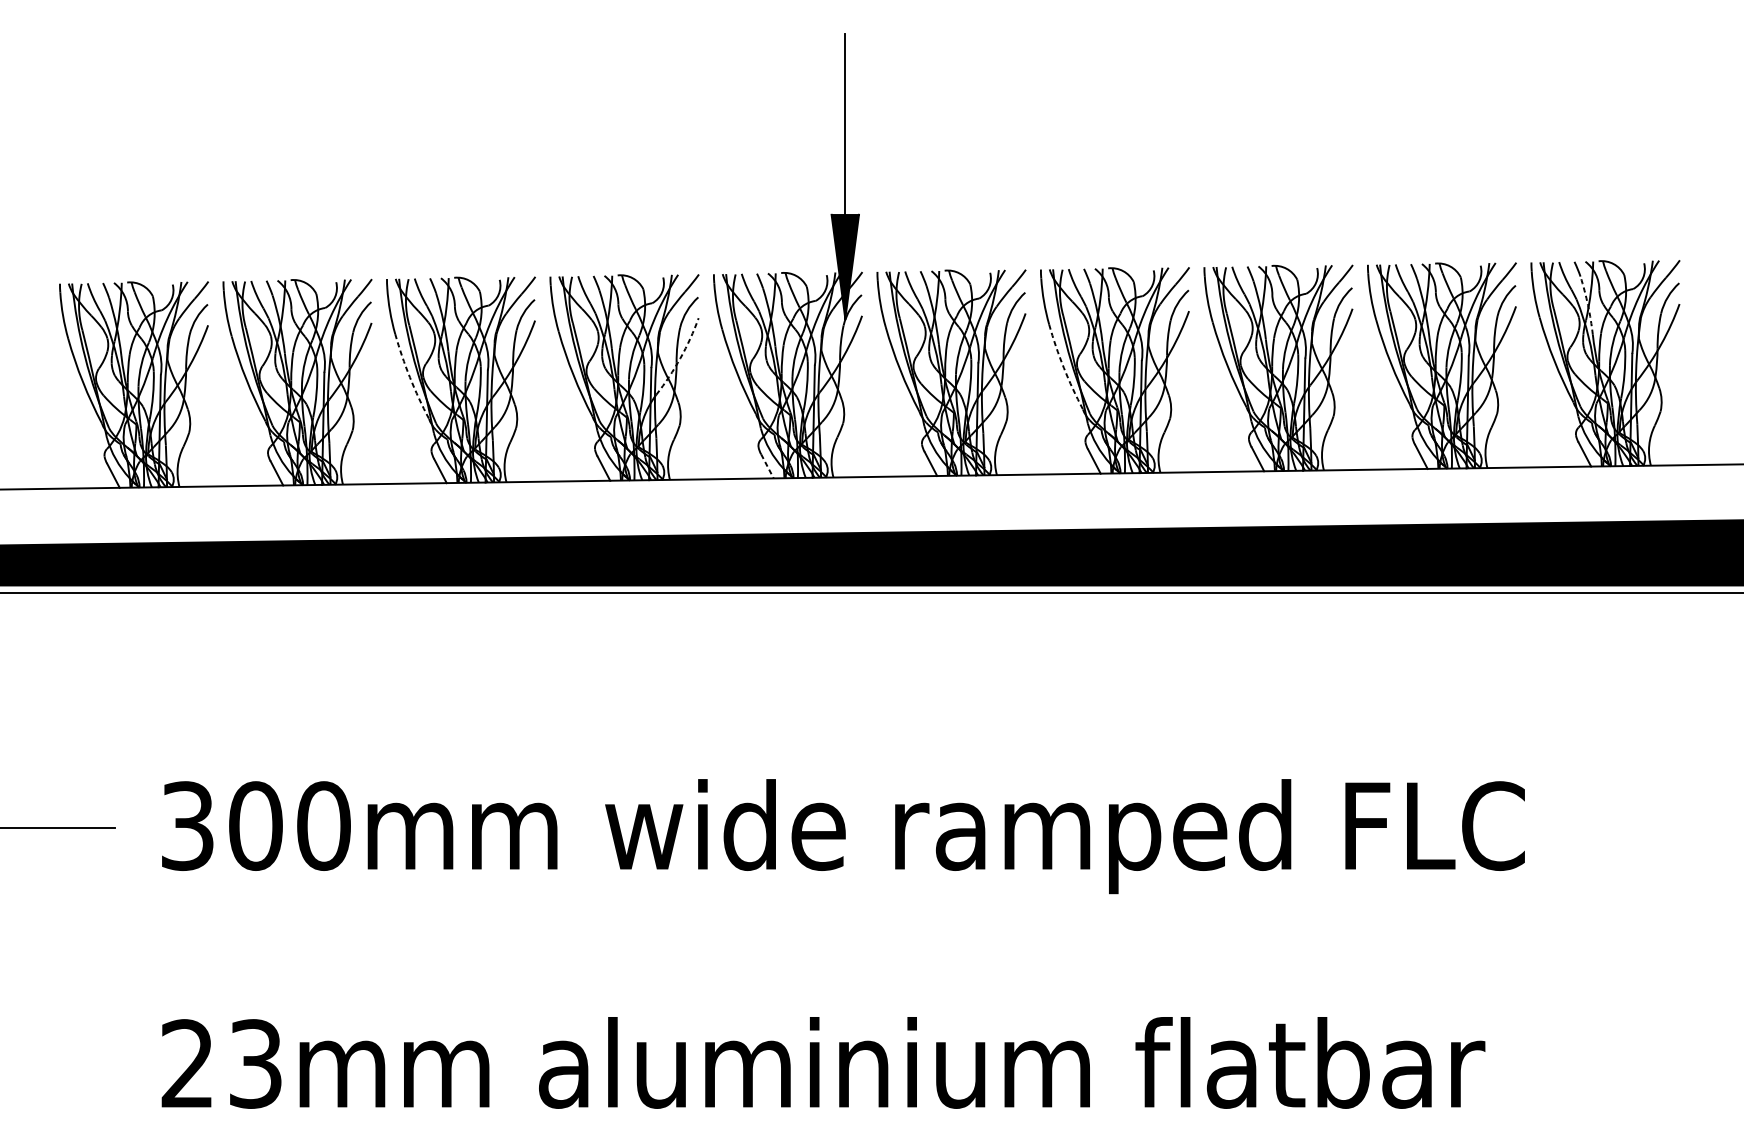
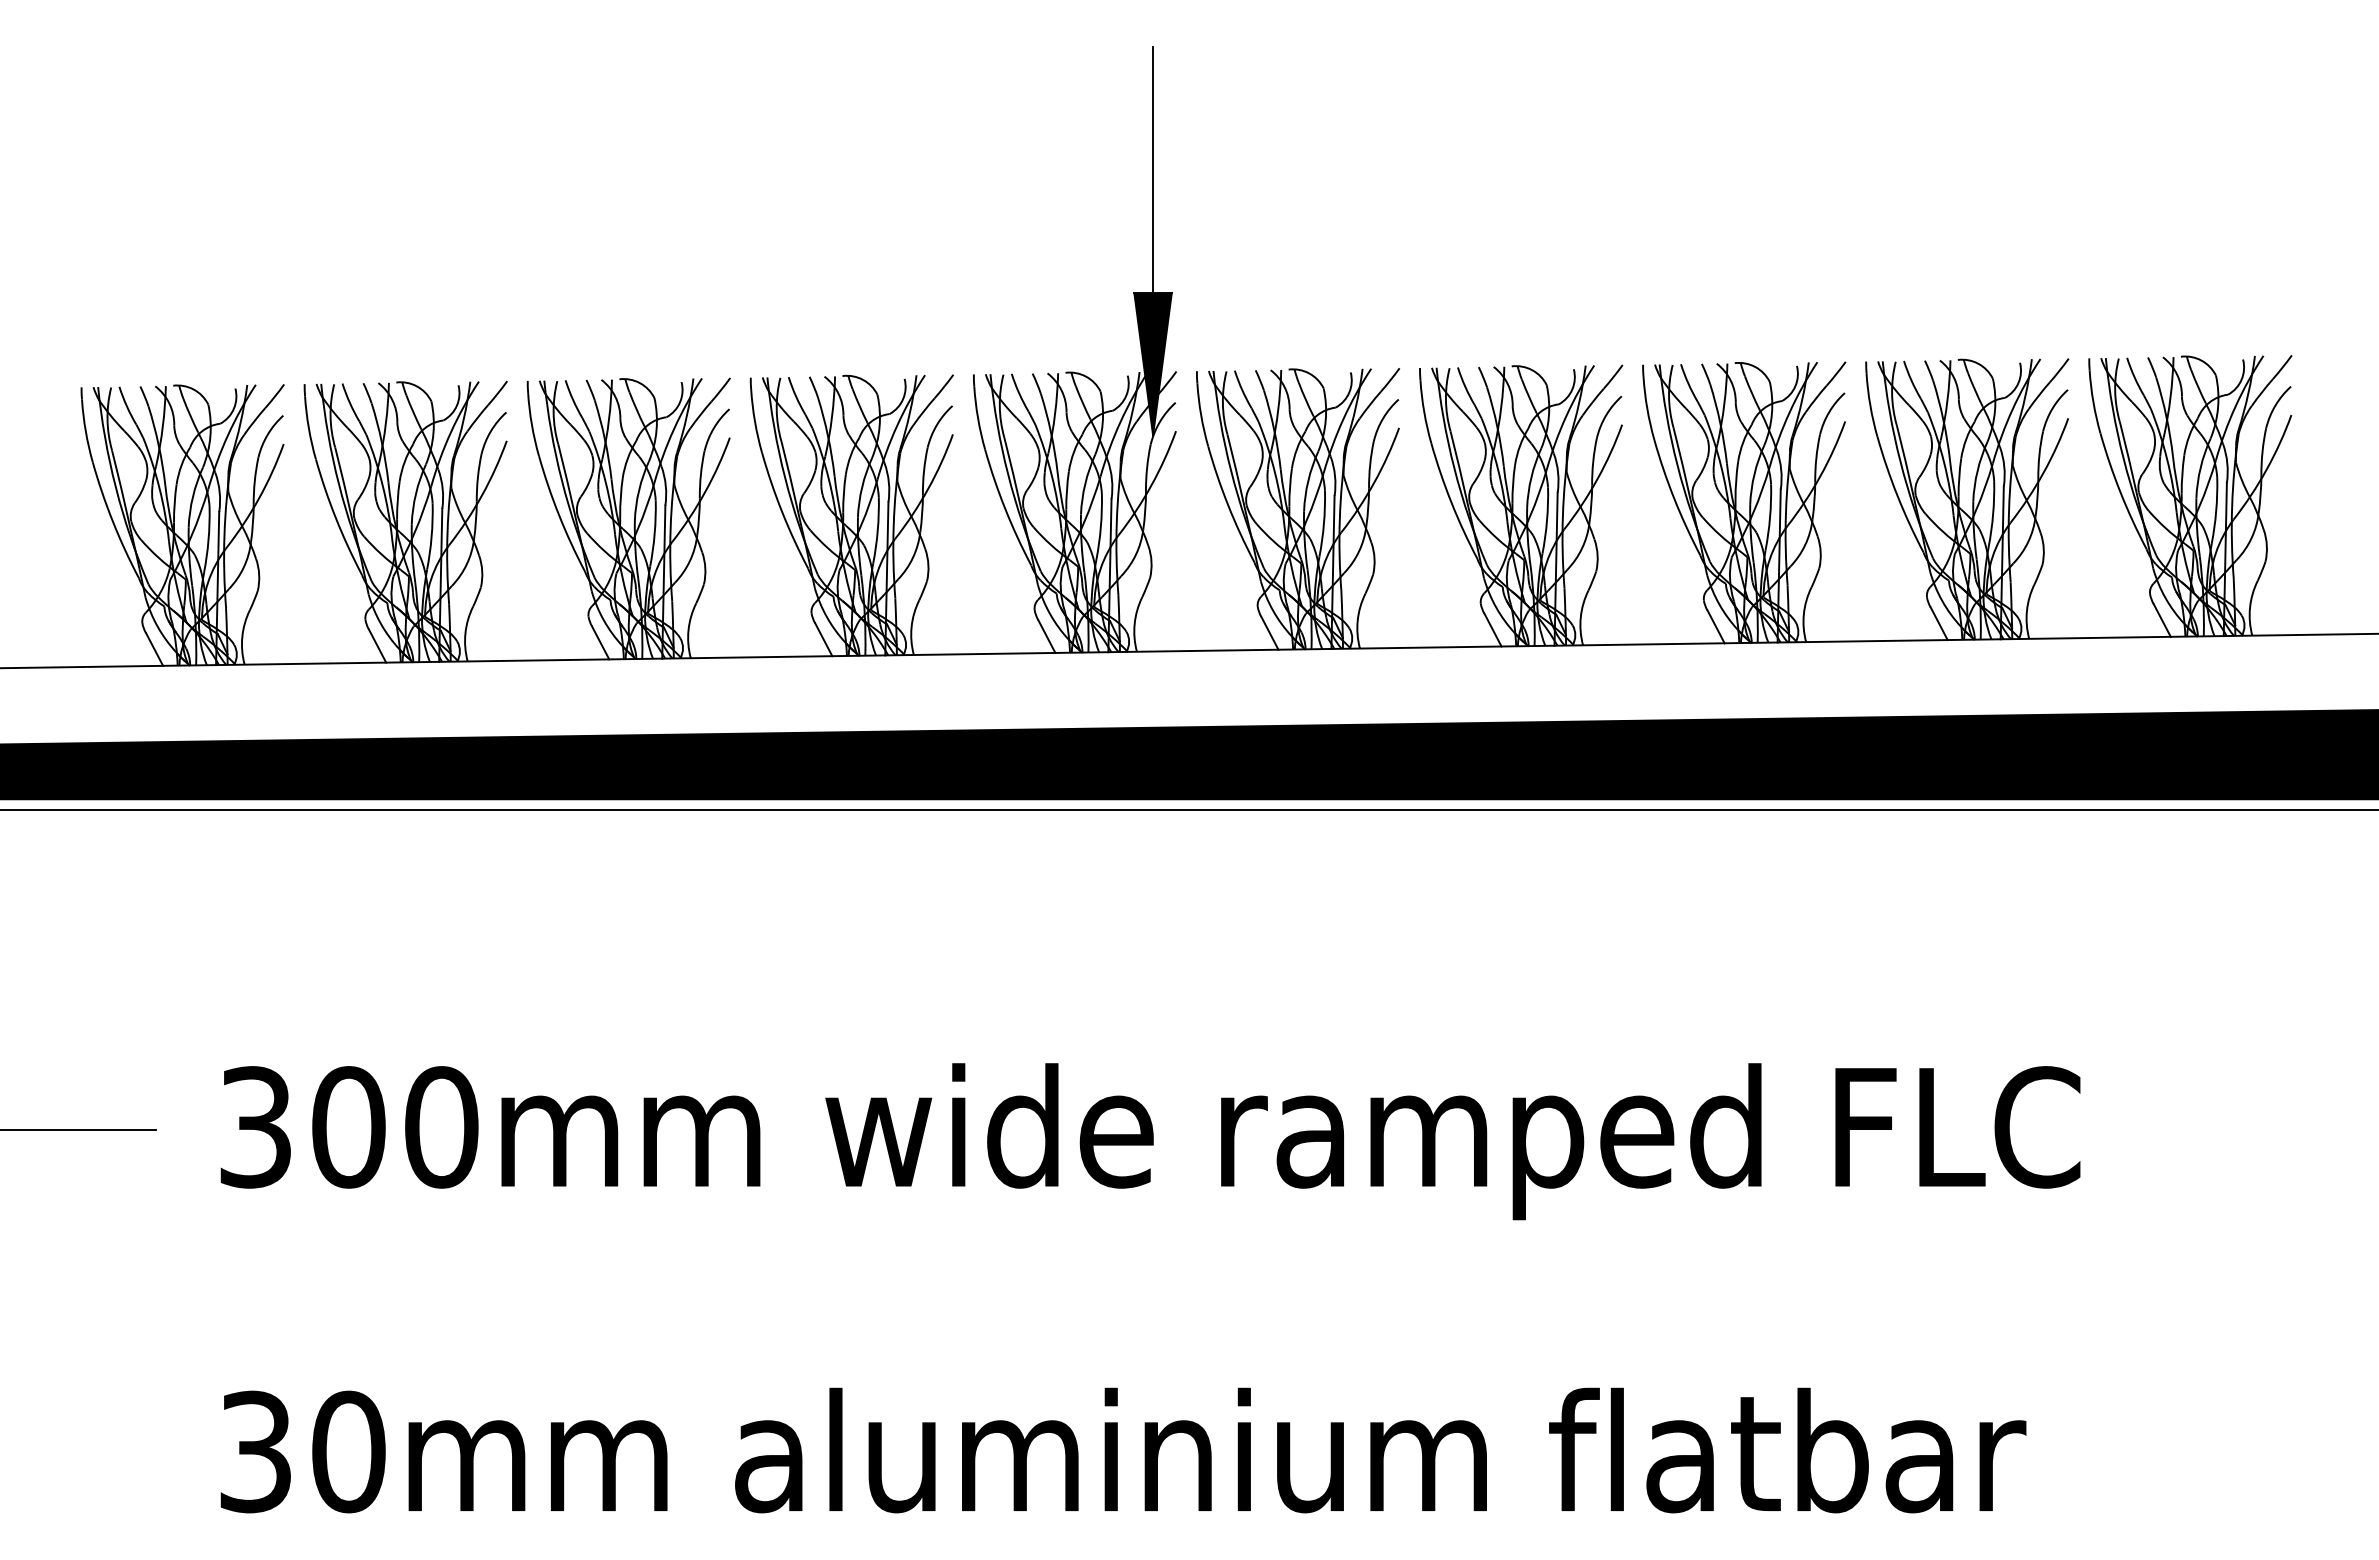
arc: (1588, 305) -> (2166, 416), dashed -> solid
arc: (680, 357) -> (928, 488), dashed -> solid
arc: (1064, 368) -> (1451, 502), dashed -> solid
arc: (410, 377) -> (559, 515), dashed -> solid
line: (767, 467) -> (1047, 637), dashed -> solid
text: (221, 1063) -> (302, 1451), 23mm -> 30mm

